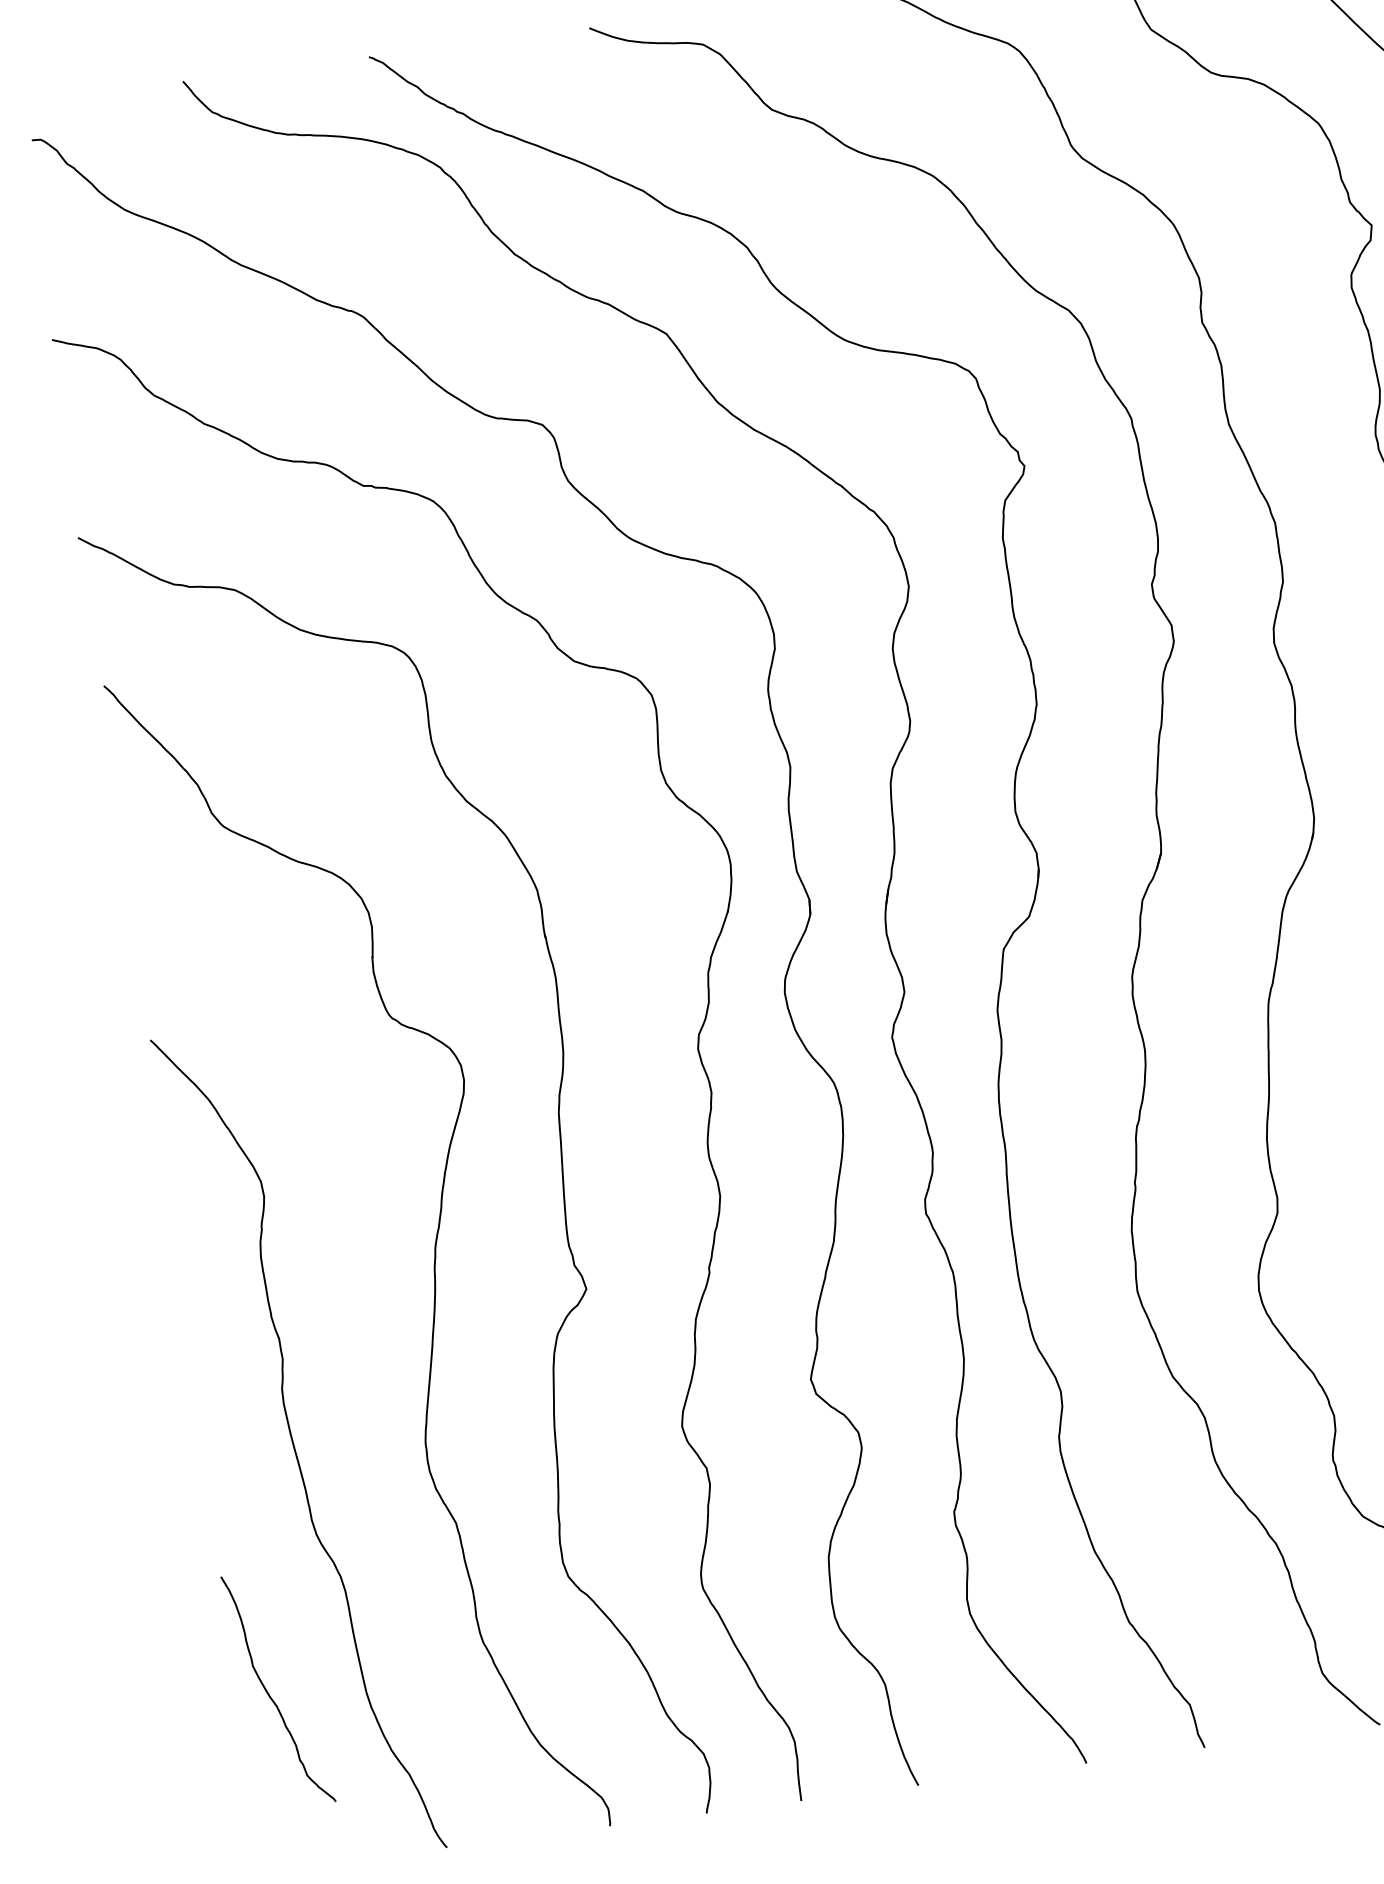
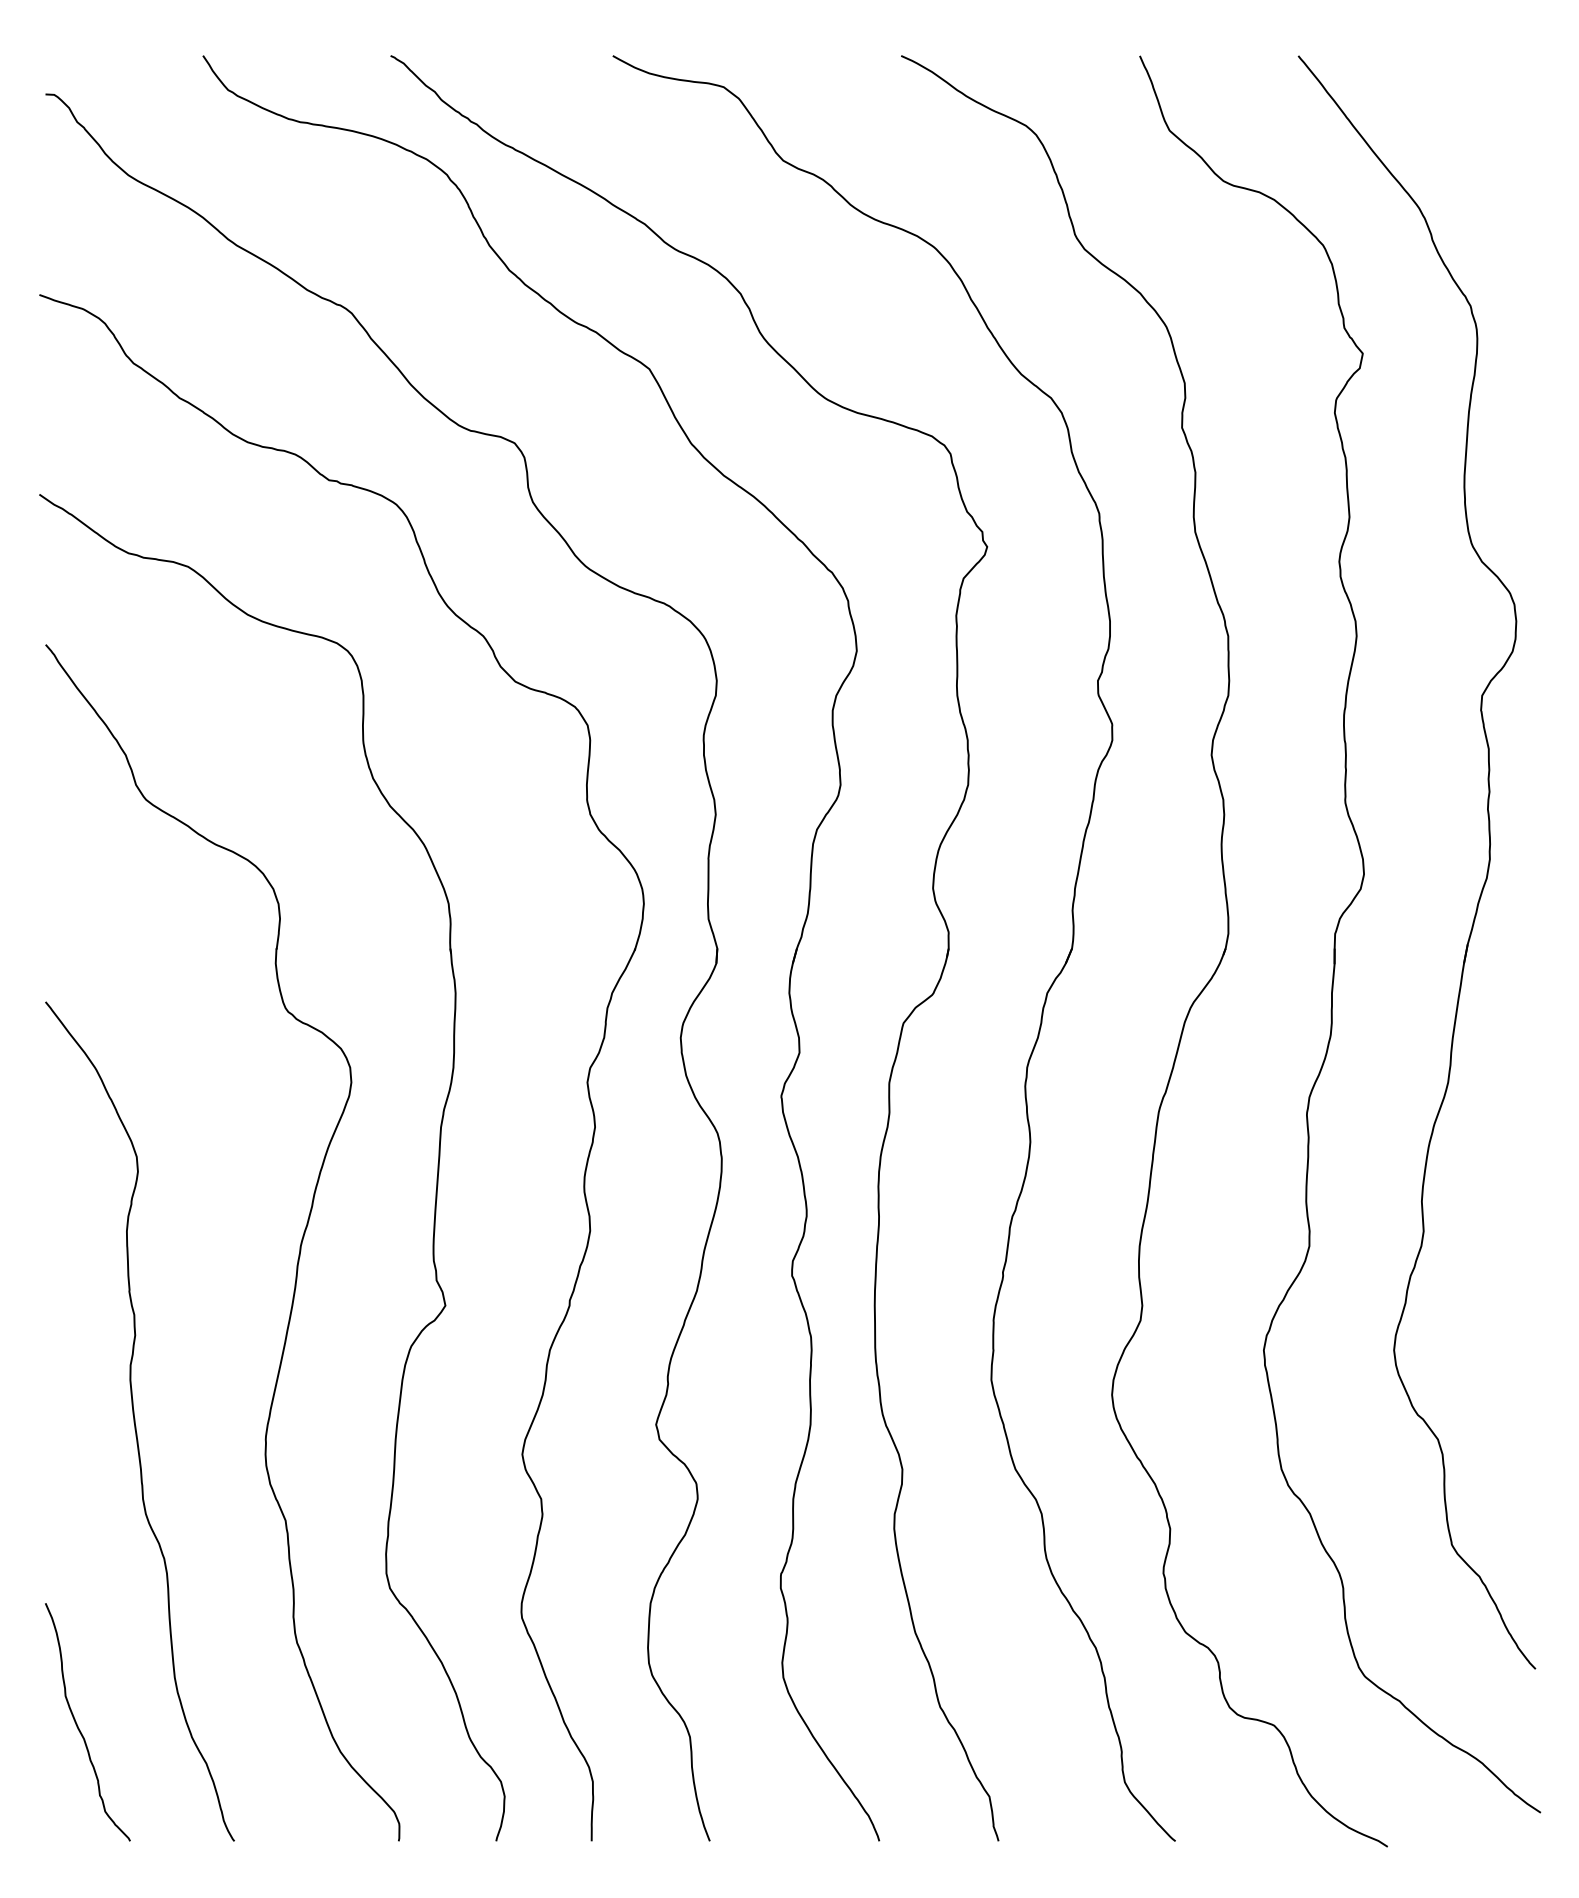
curve: (269, 1694) -> (78, 1726), moved

